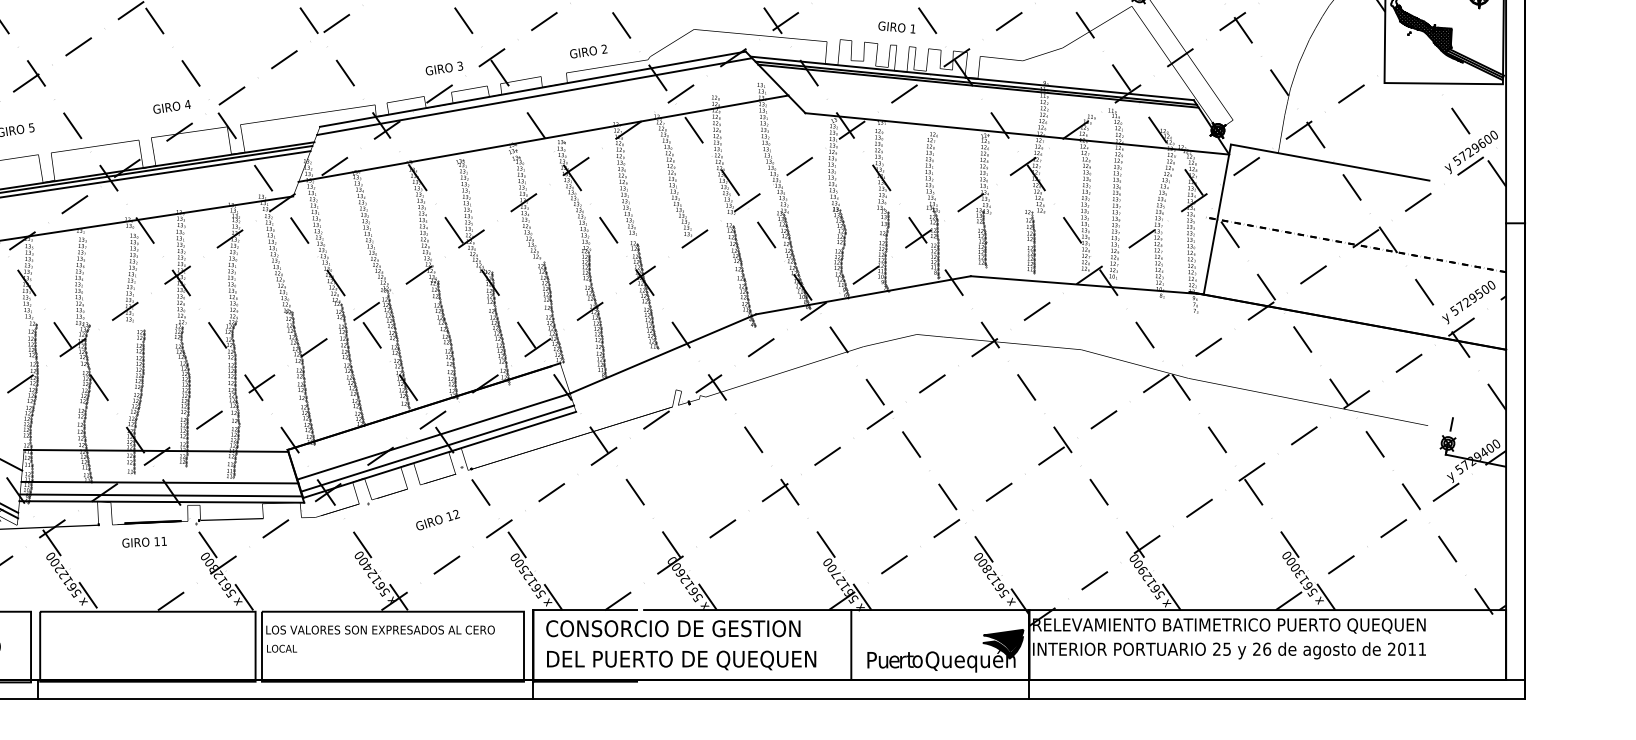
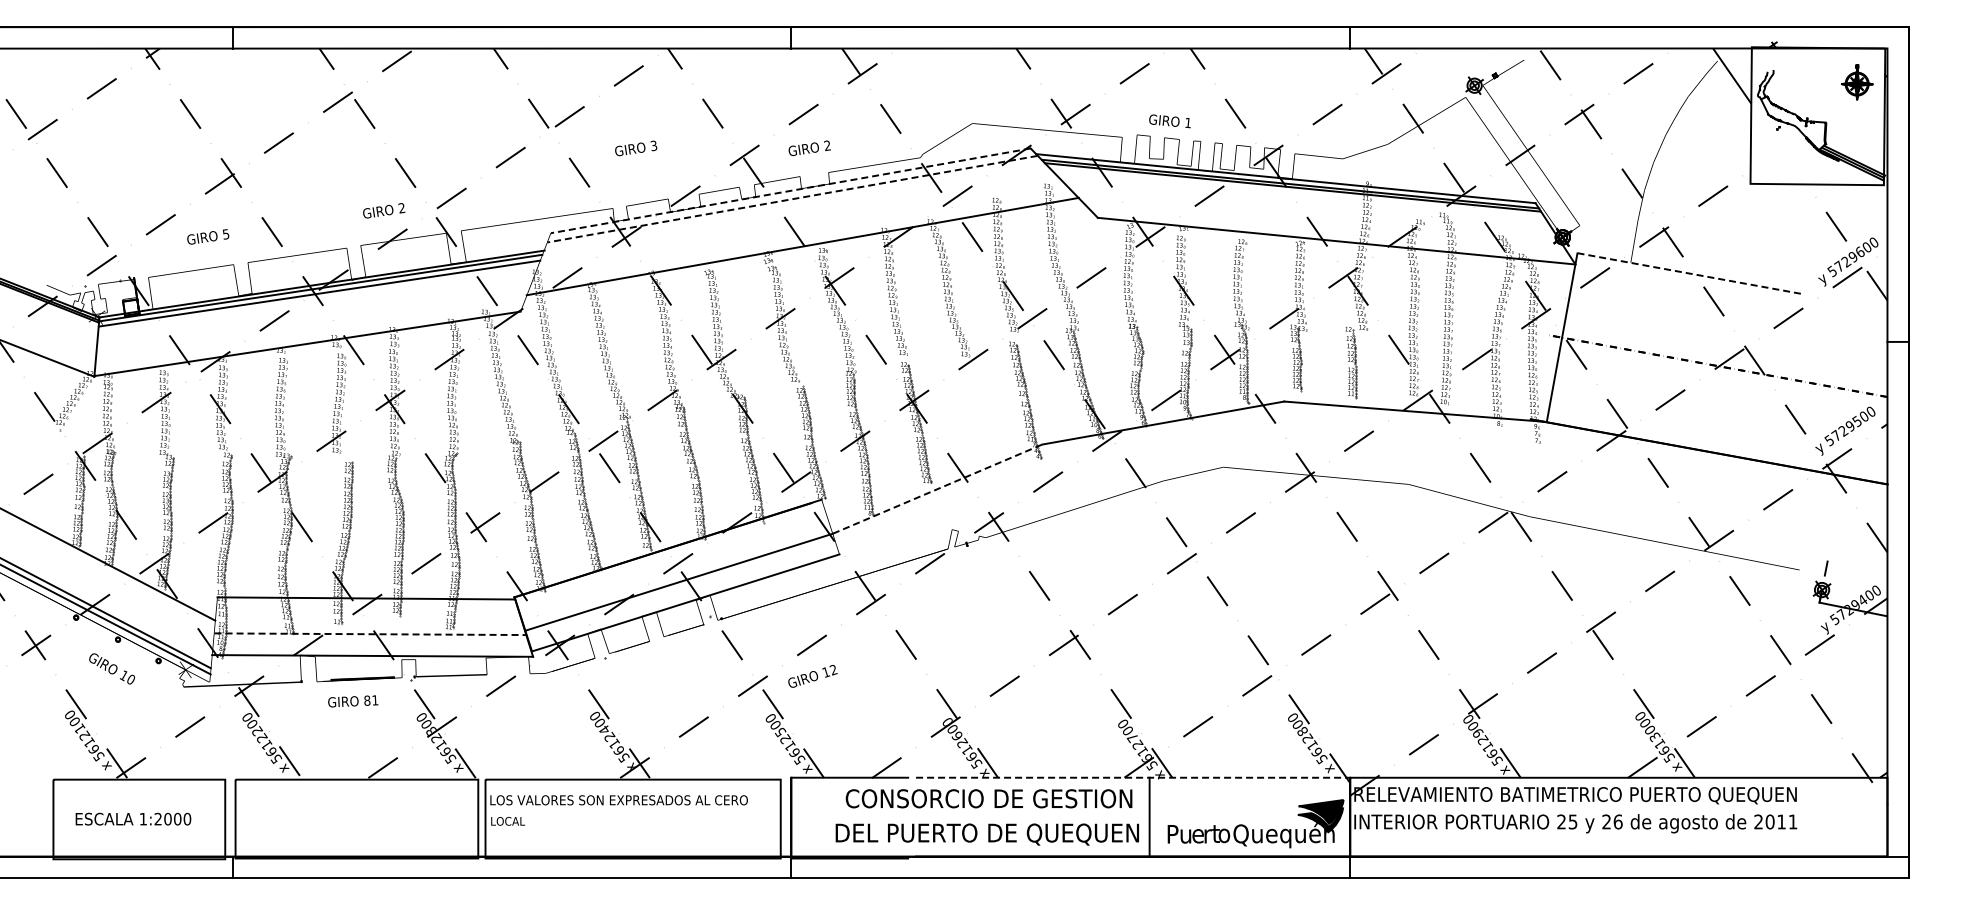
text: (896, 27) -> (1169, 121), moved
hatch: (1422, 29) -> (1793, 123), removed
text: (588, 50) -> (809, 147), moved
text: (444, 68) -> (636, 148), moved
line: (532, 88) -> (790, 190), solid -> dashed
line: (534, 96) -> (792, 199), solid -> dashed
text: (187, 104) -> (401, 208), 4 -> 2
line: (1330, 162) -> (1689, 273), solid -> dashed
line: (663, 354) -> (937, 489), solid -> dashed
line: (437, 448) -> (683, 595), removed
line: (160, 482) -> (371, 634), solid -> dashed
line: (160, 495) -> (371, 648), removed
text: (437, 520) -> (812, 676), moved
text: (157, 541) -> (367, 700), 11 -> 81
line: (837, 609) -> (1133, 777), solid -> dashed
text: (672, 628) -> (988, 798), moved
text: (680, 660) -> (986, 834), moved

